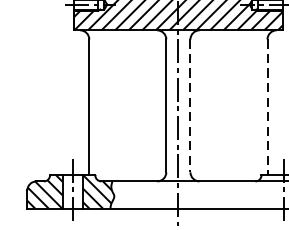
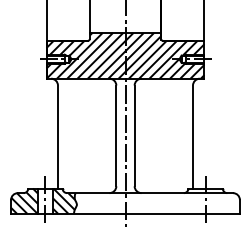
line: (190, 106) -> (134, 136), dashed -> solid
line: (268, 107) -> (193, 137), dashed -> solid

